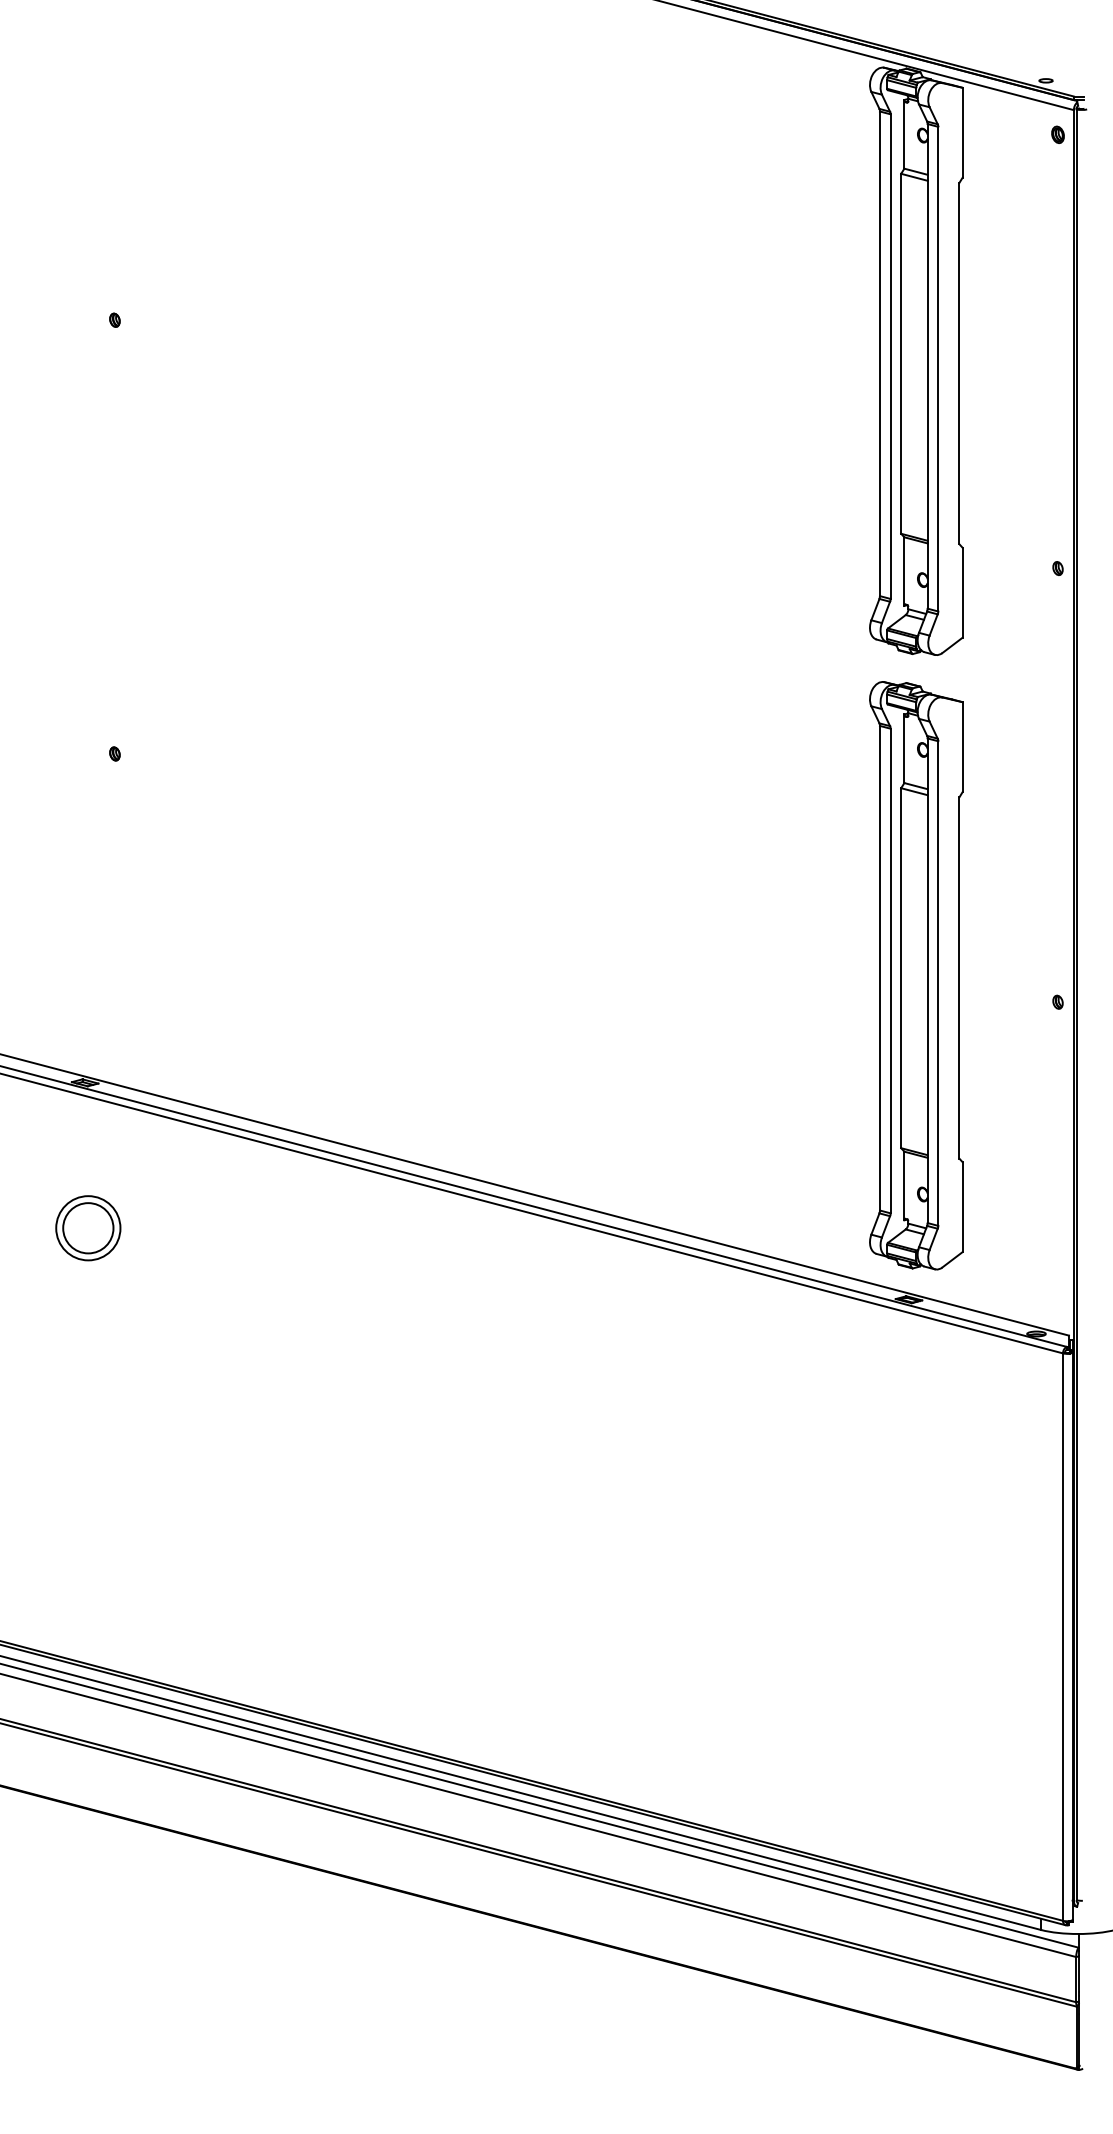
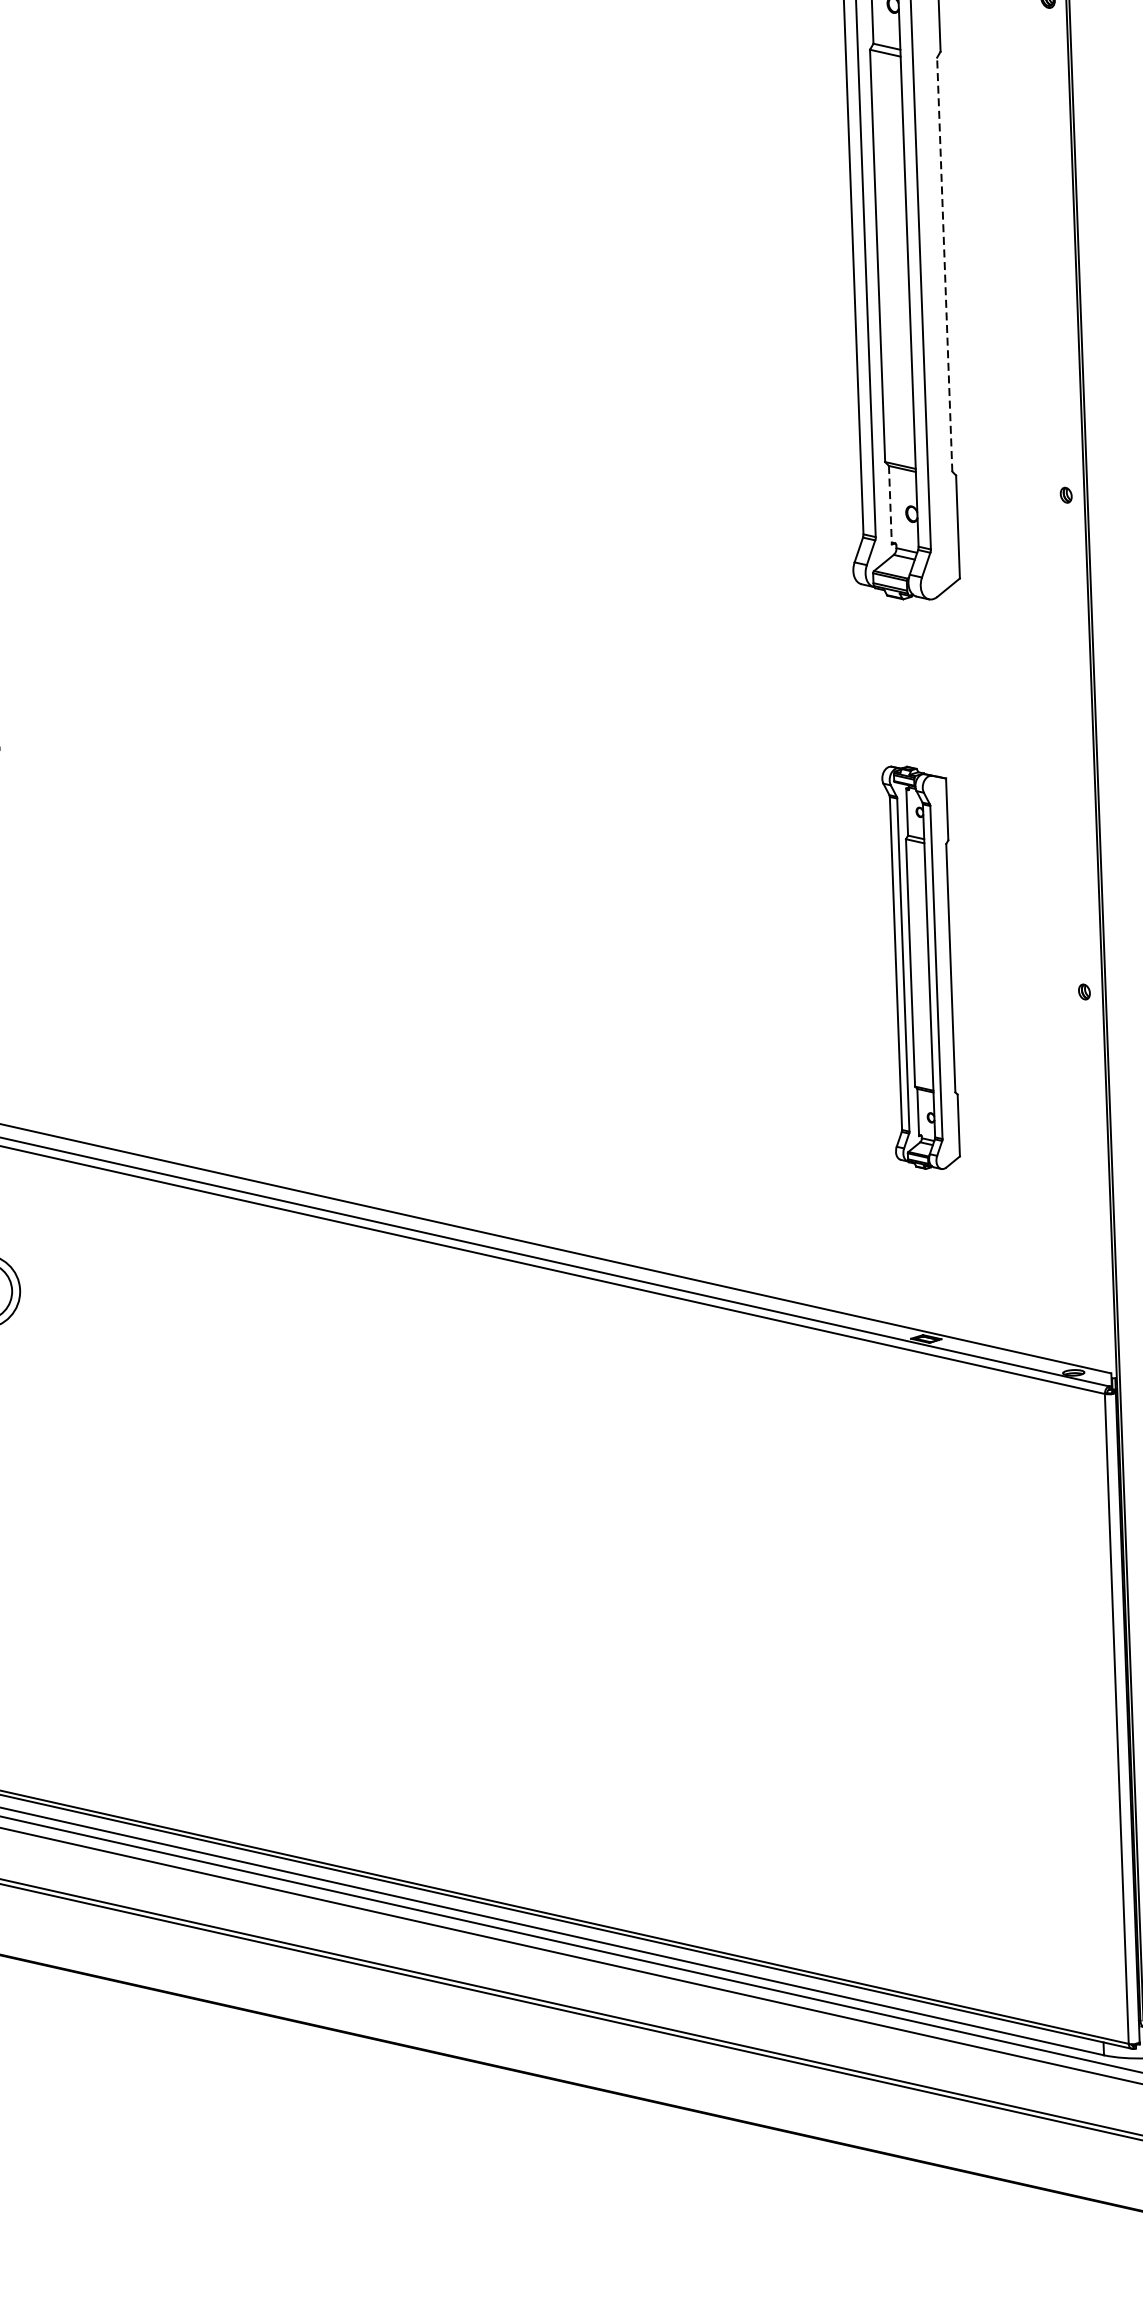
line: (959, 363) -> (944, 264), solid -> dashed
line: (904, 572) -> (890, 506), solid -> dashed
part: (916, 975) -> (921, 967), size x0.6

